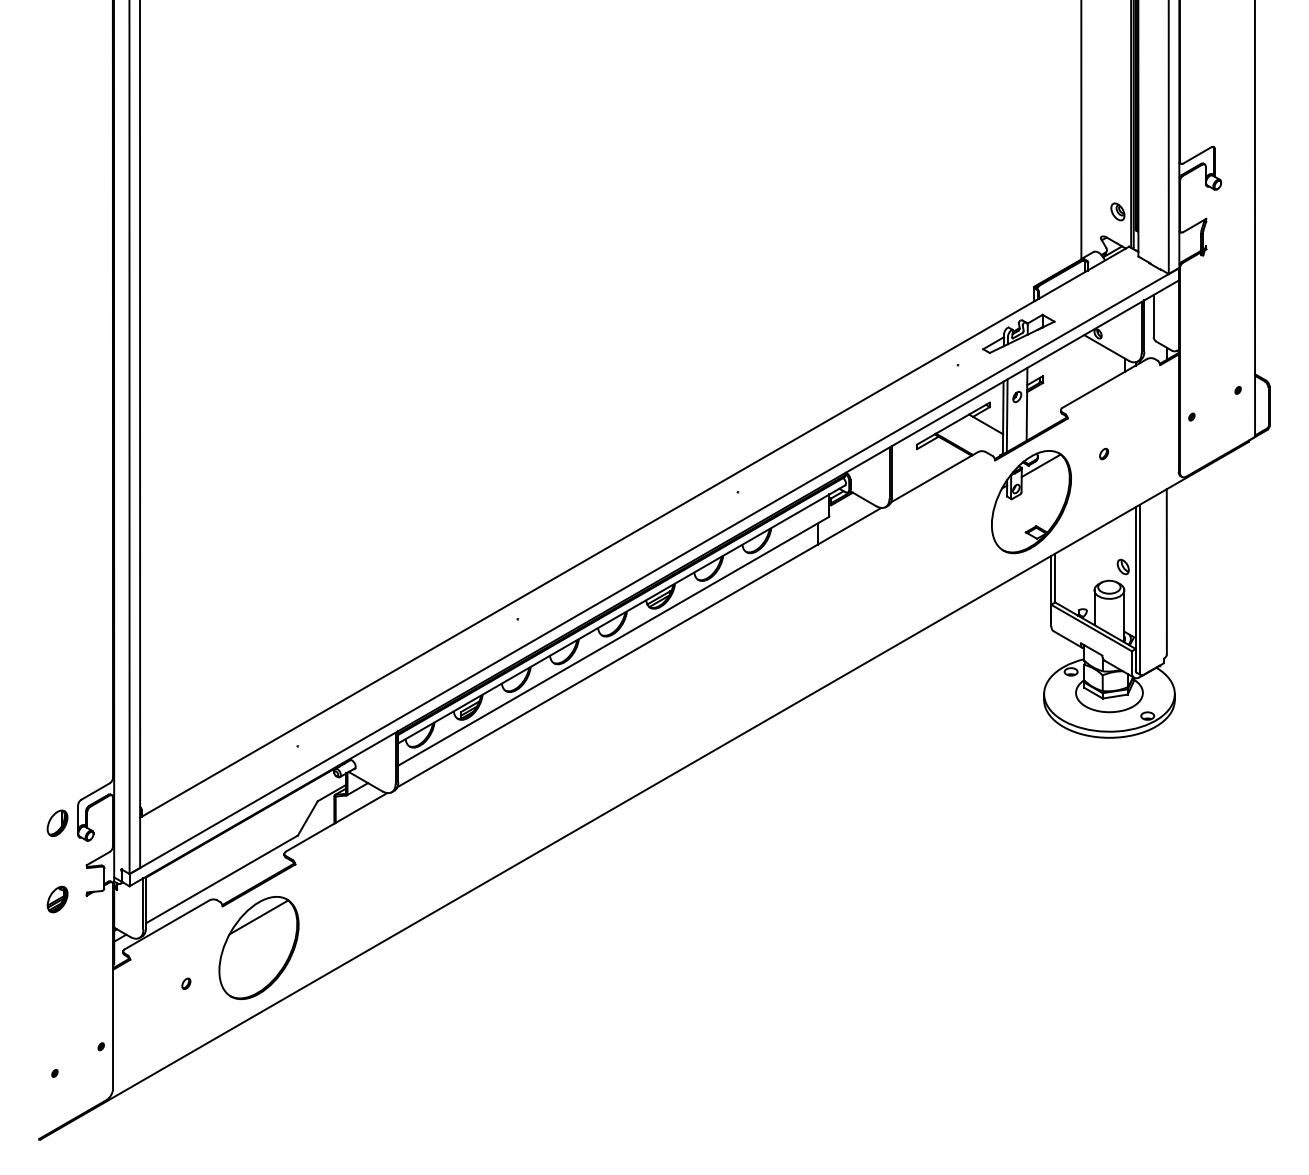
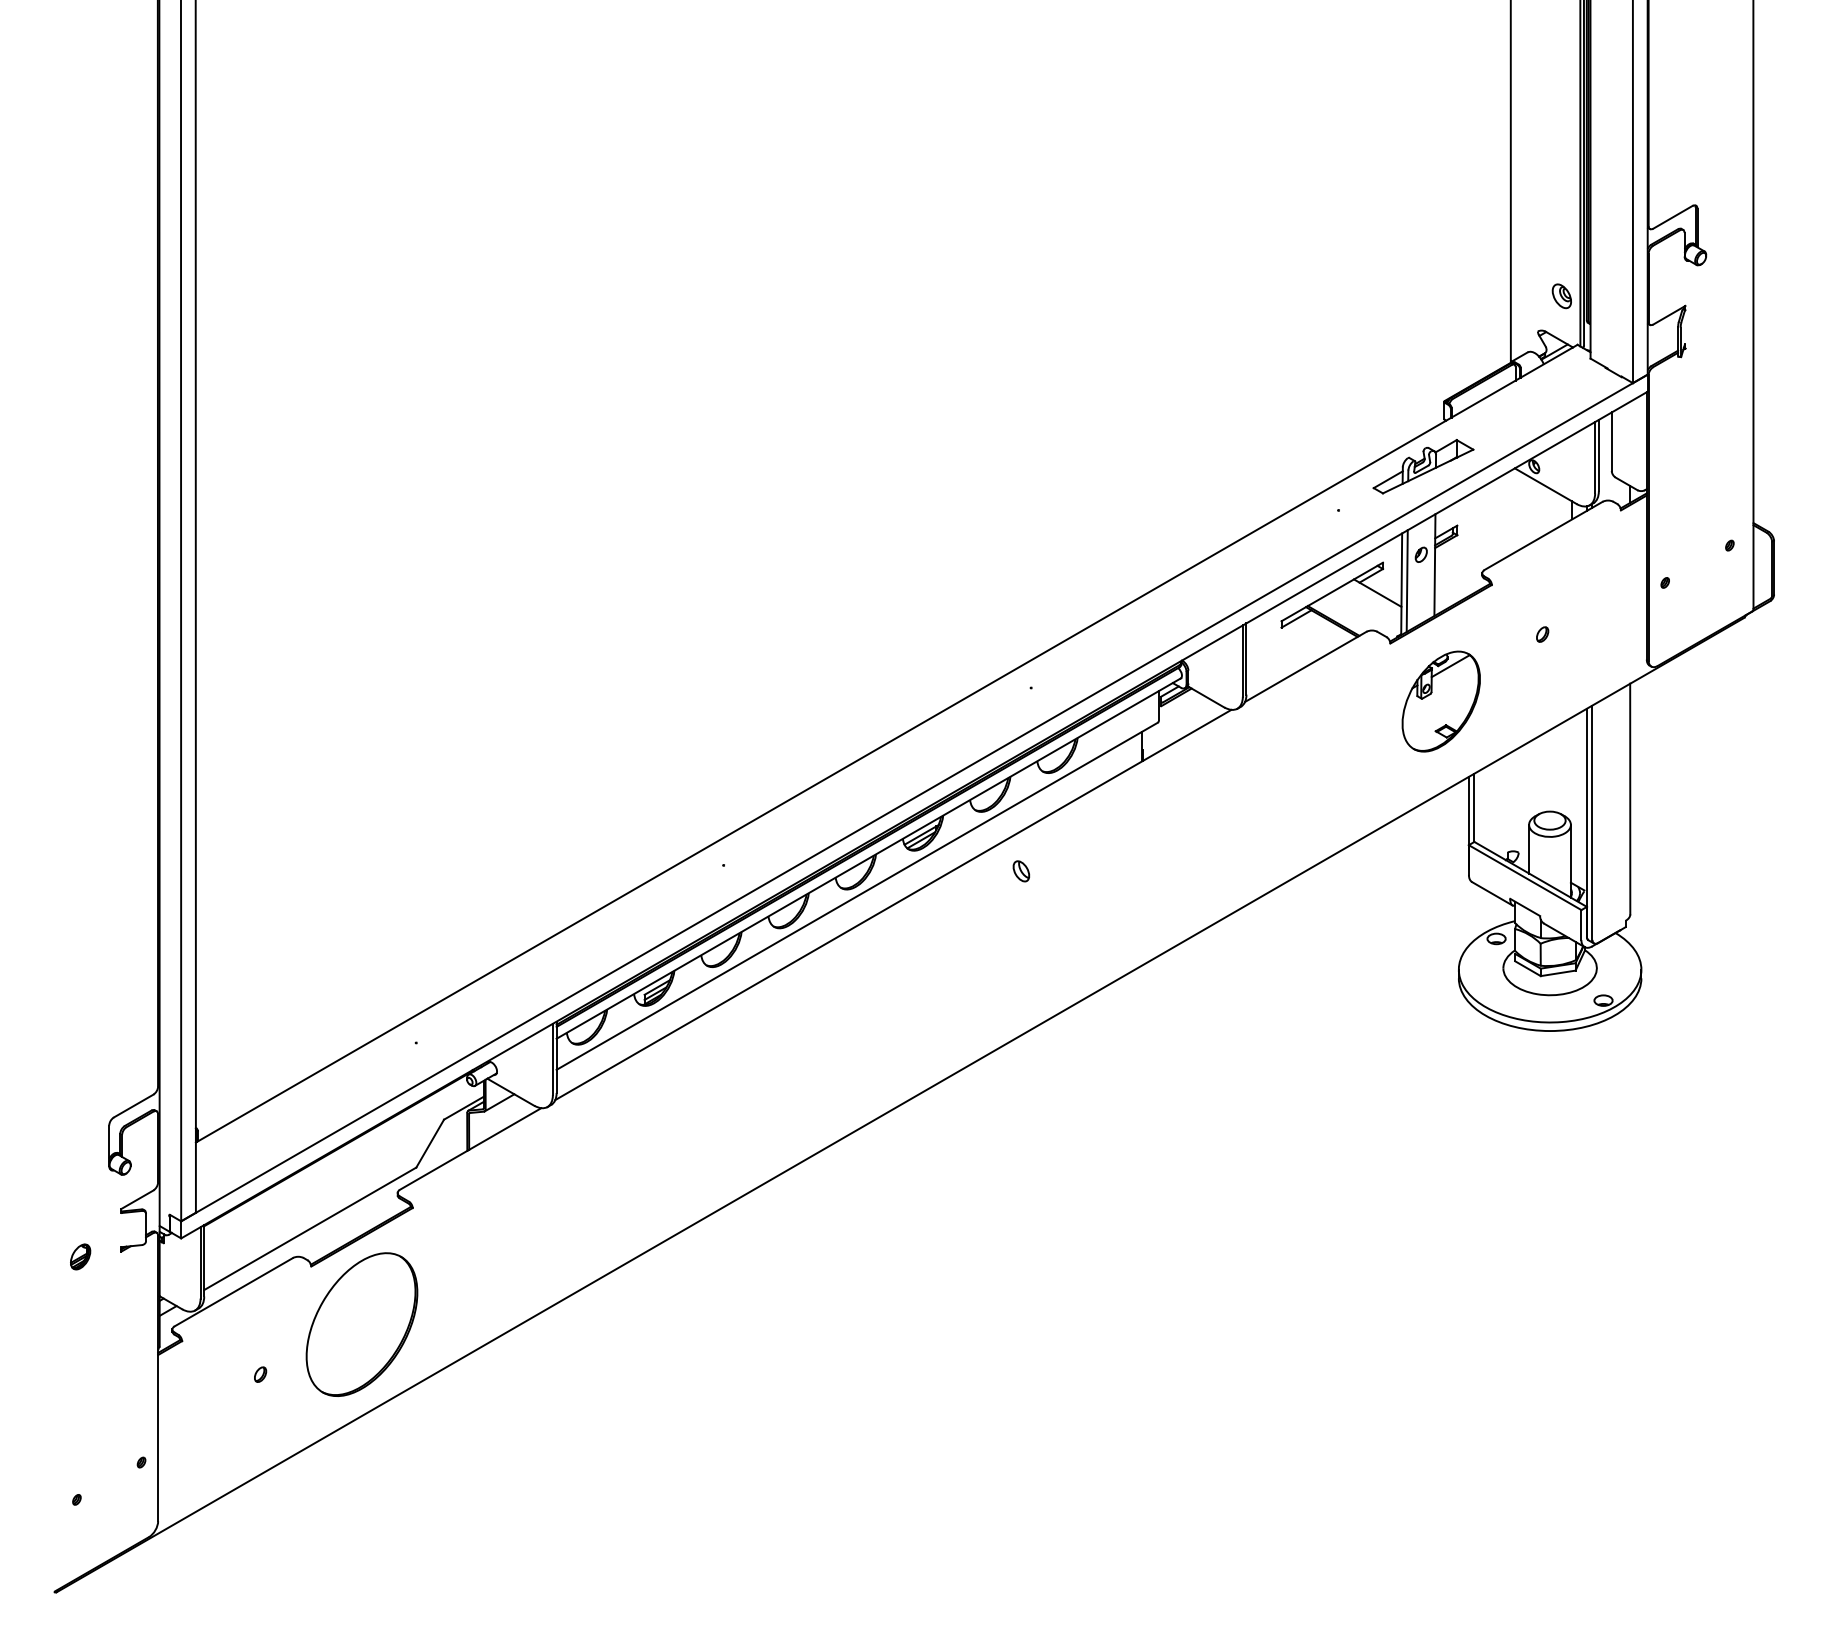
part: (1031, 501) -> (1441, 701), size x0.7
part: (1123, 567) -> (1021, 871), moved
part: (57, 823) -> (80, 1150), removed
part: (57, 899) -> (80, 1256), size x0.7
line: (258, 917) -> (361, 1281), removed

